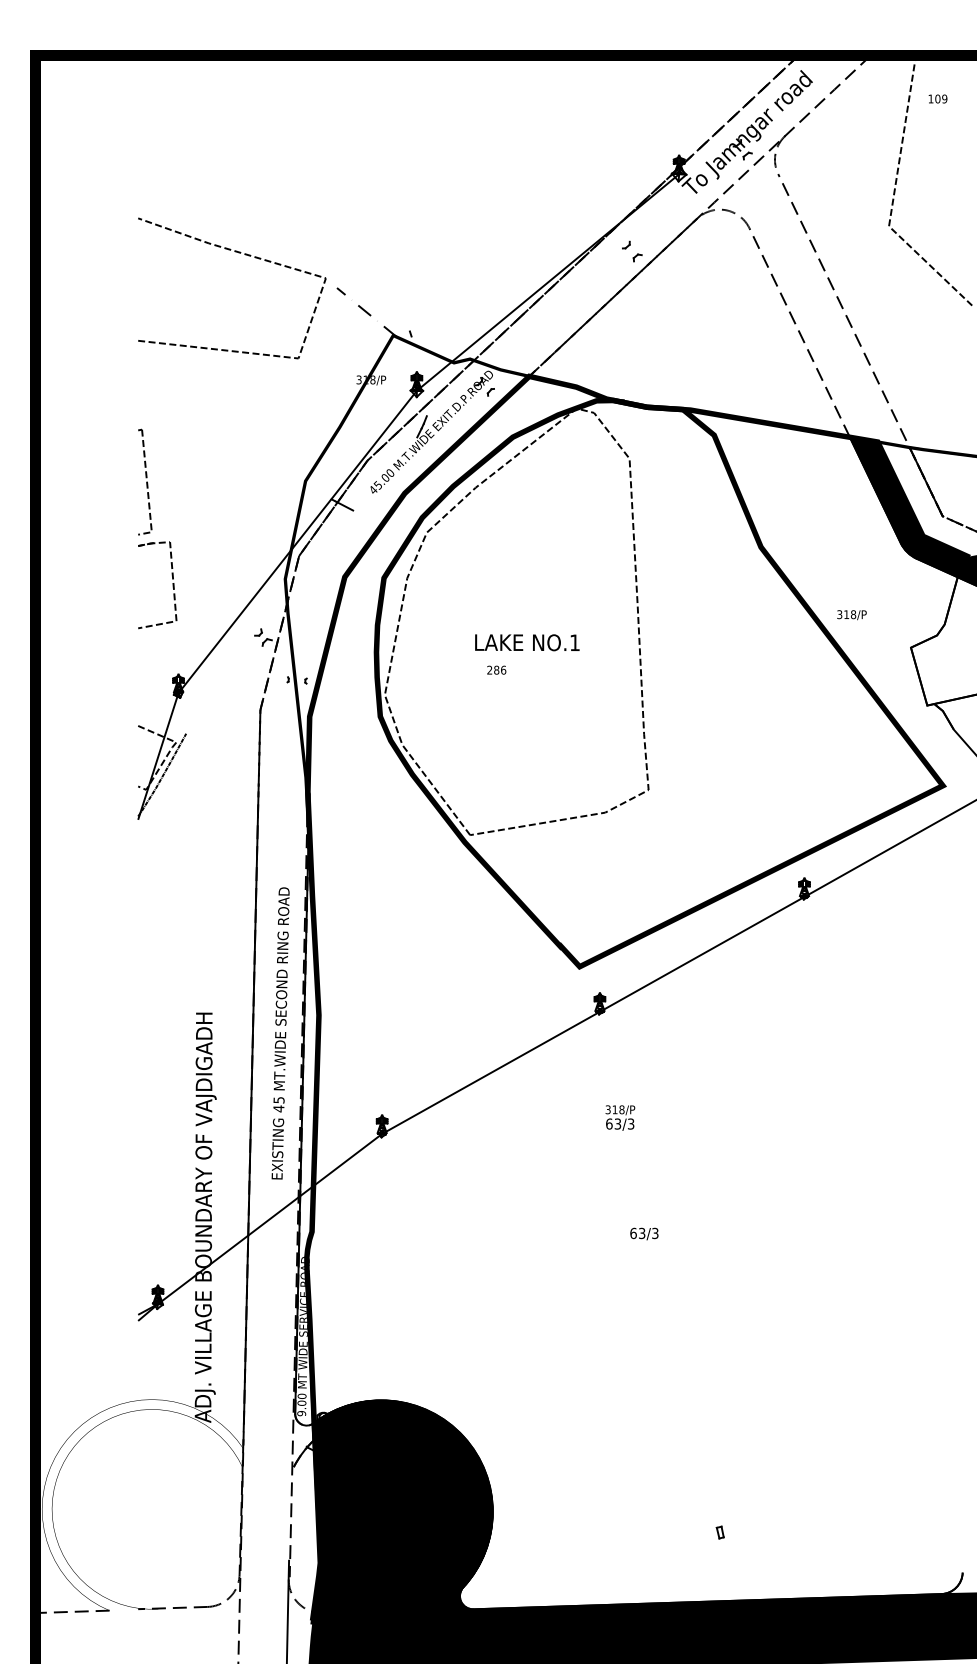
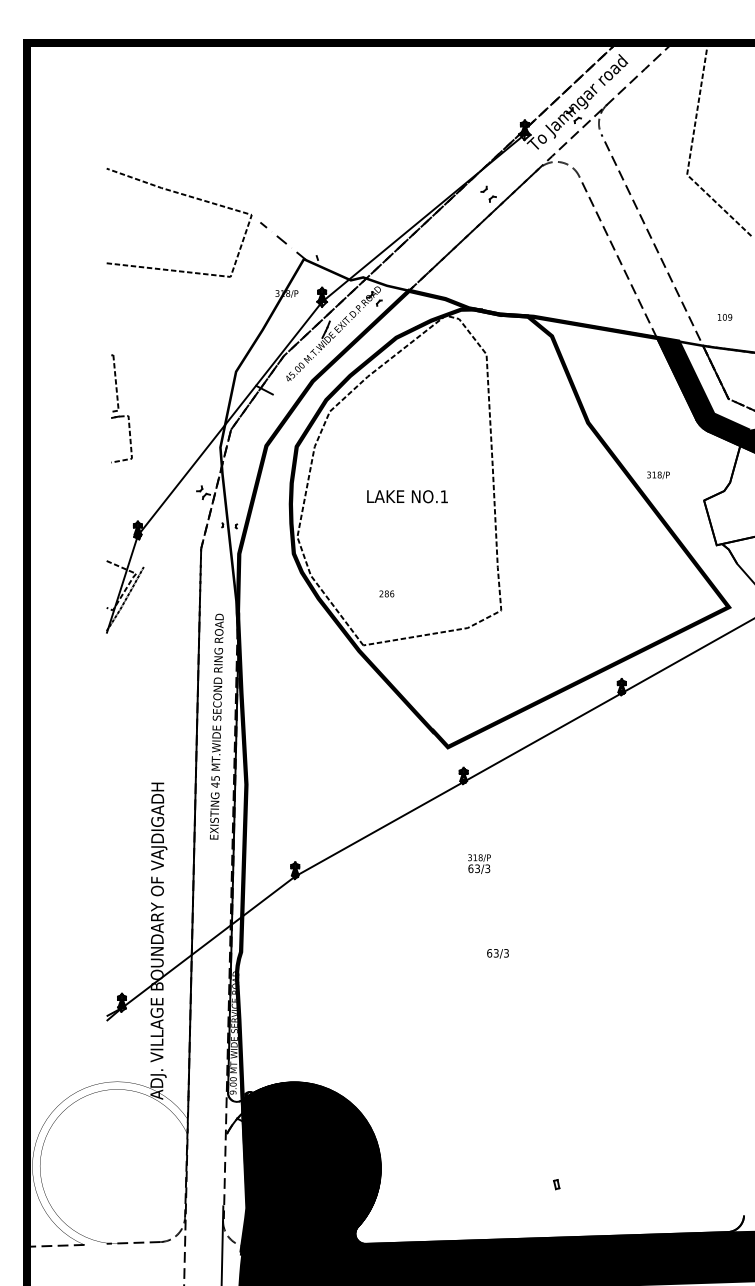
text: (938, 99) -> (725, 317), moved
part: (157, 528) -> (121, 408), size x0.7
text: (496, 669) -> (386, 593), moved
text: (280, 1033) -> (216, 726), moved

